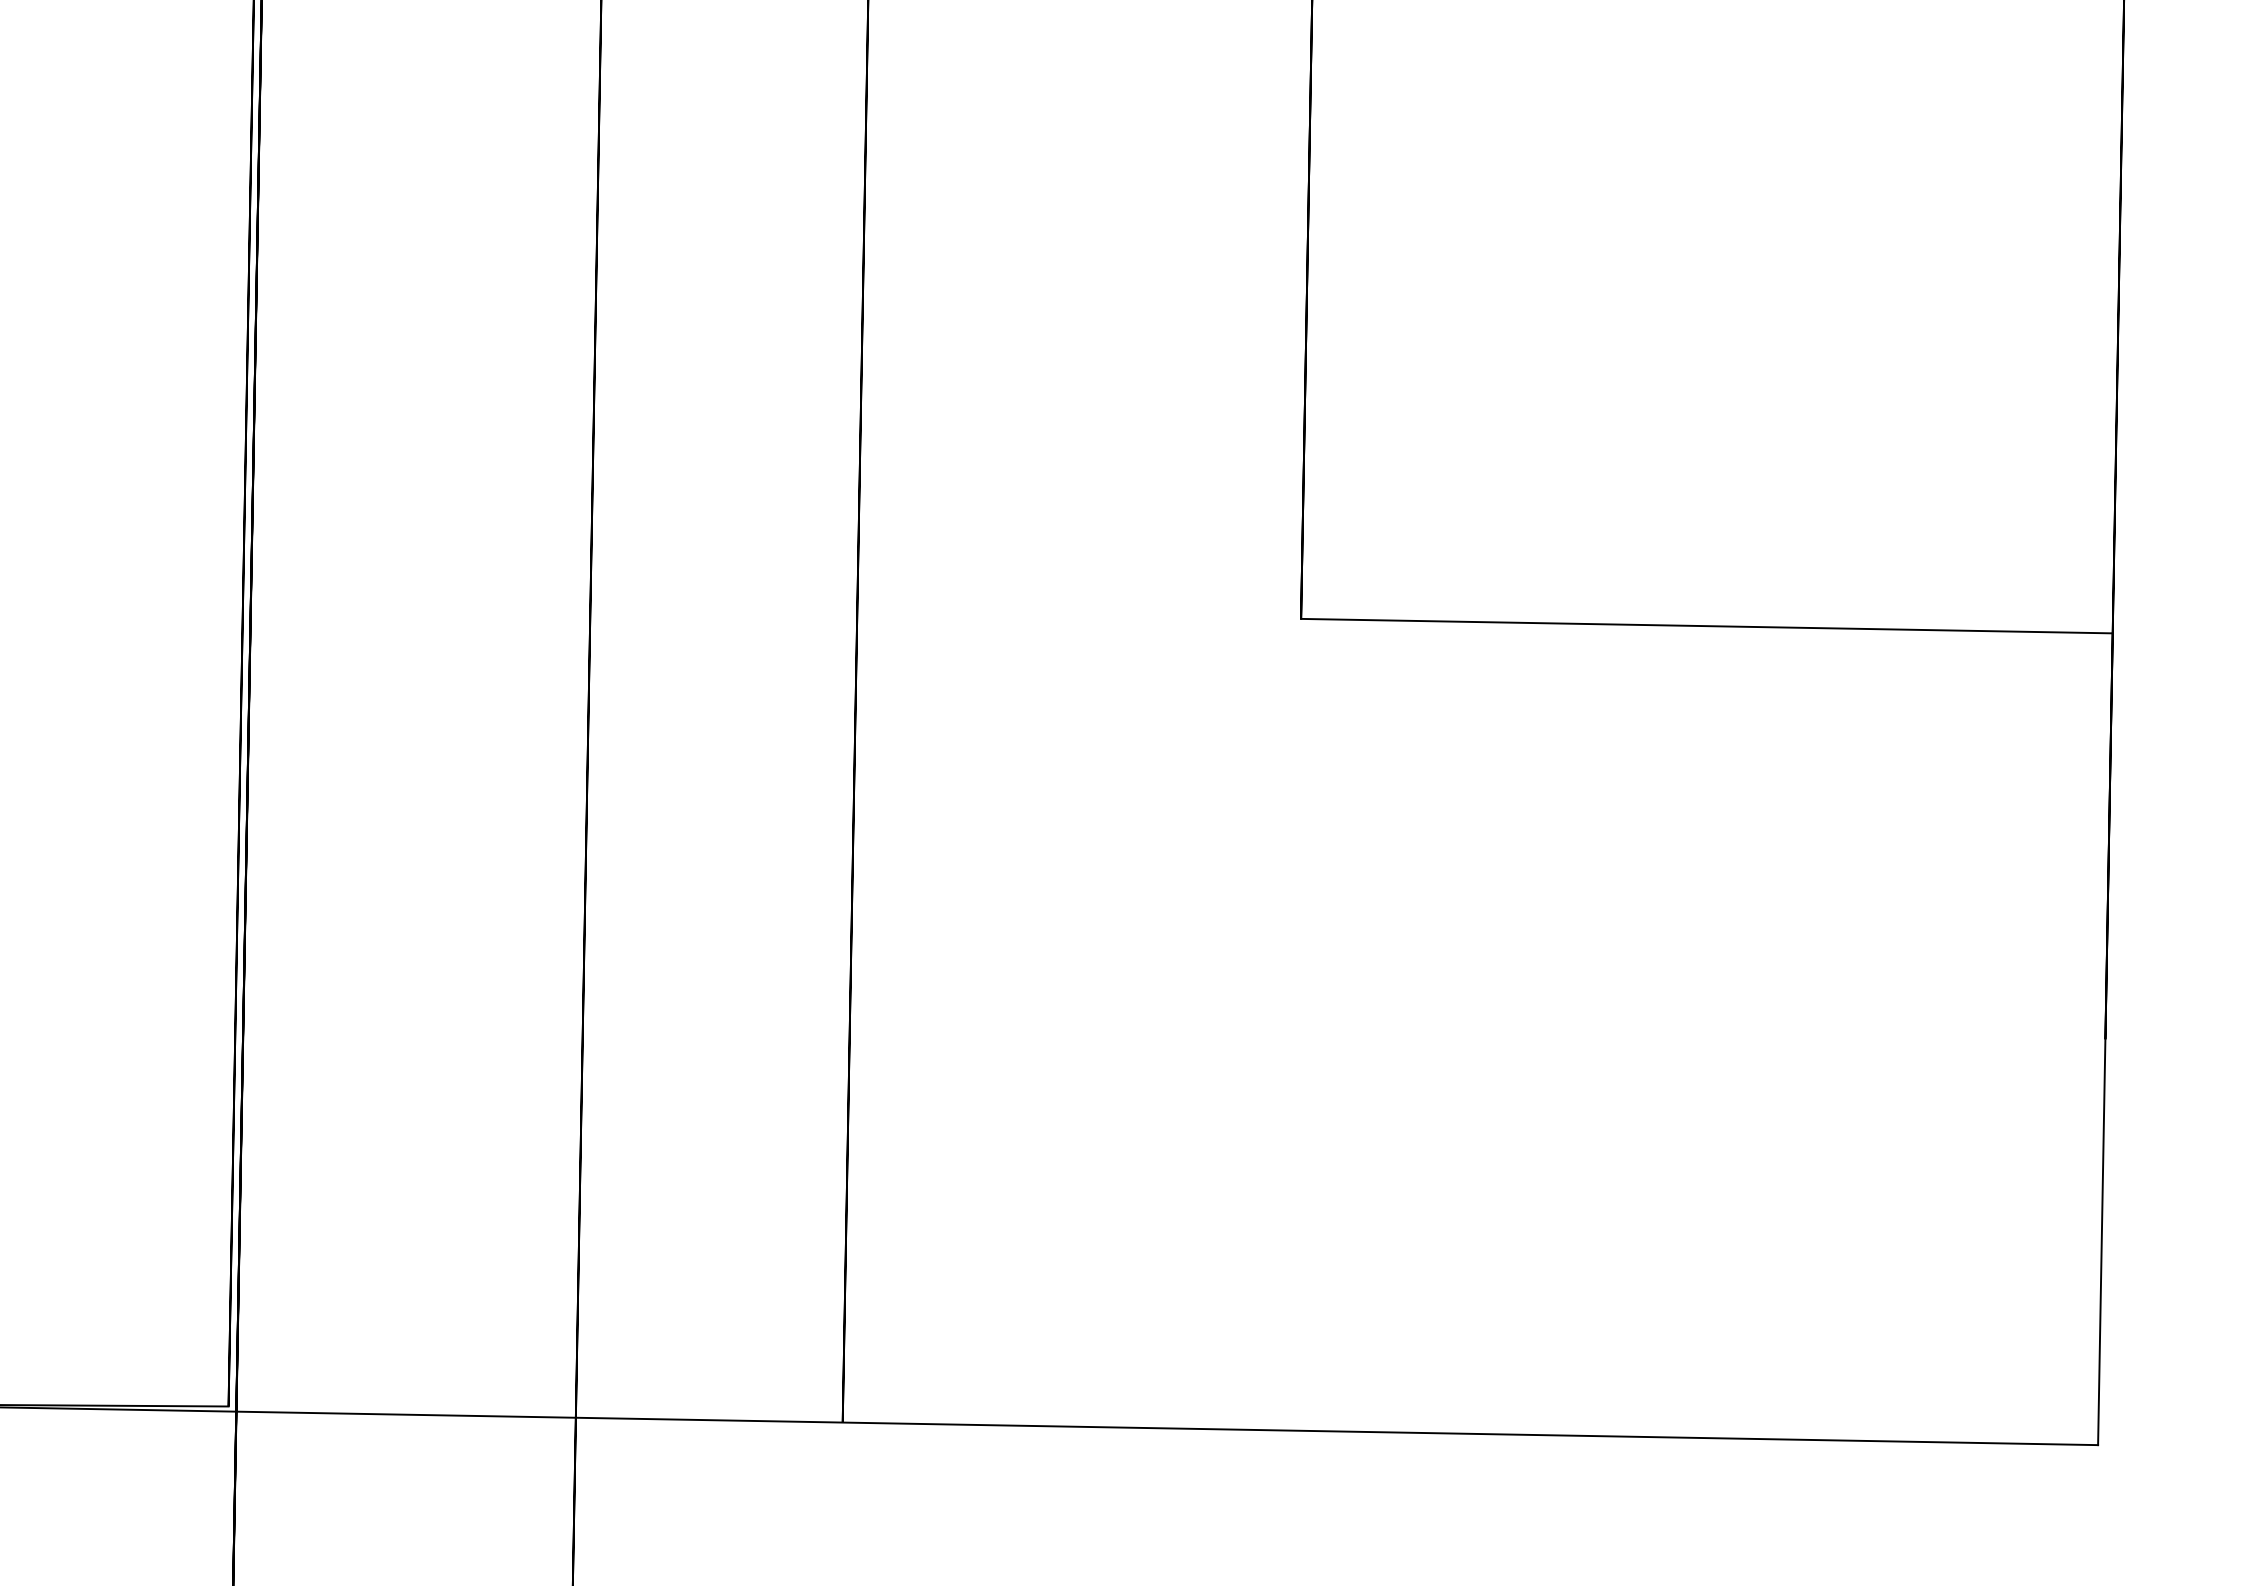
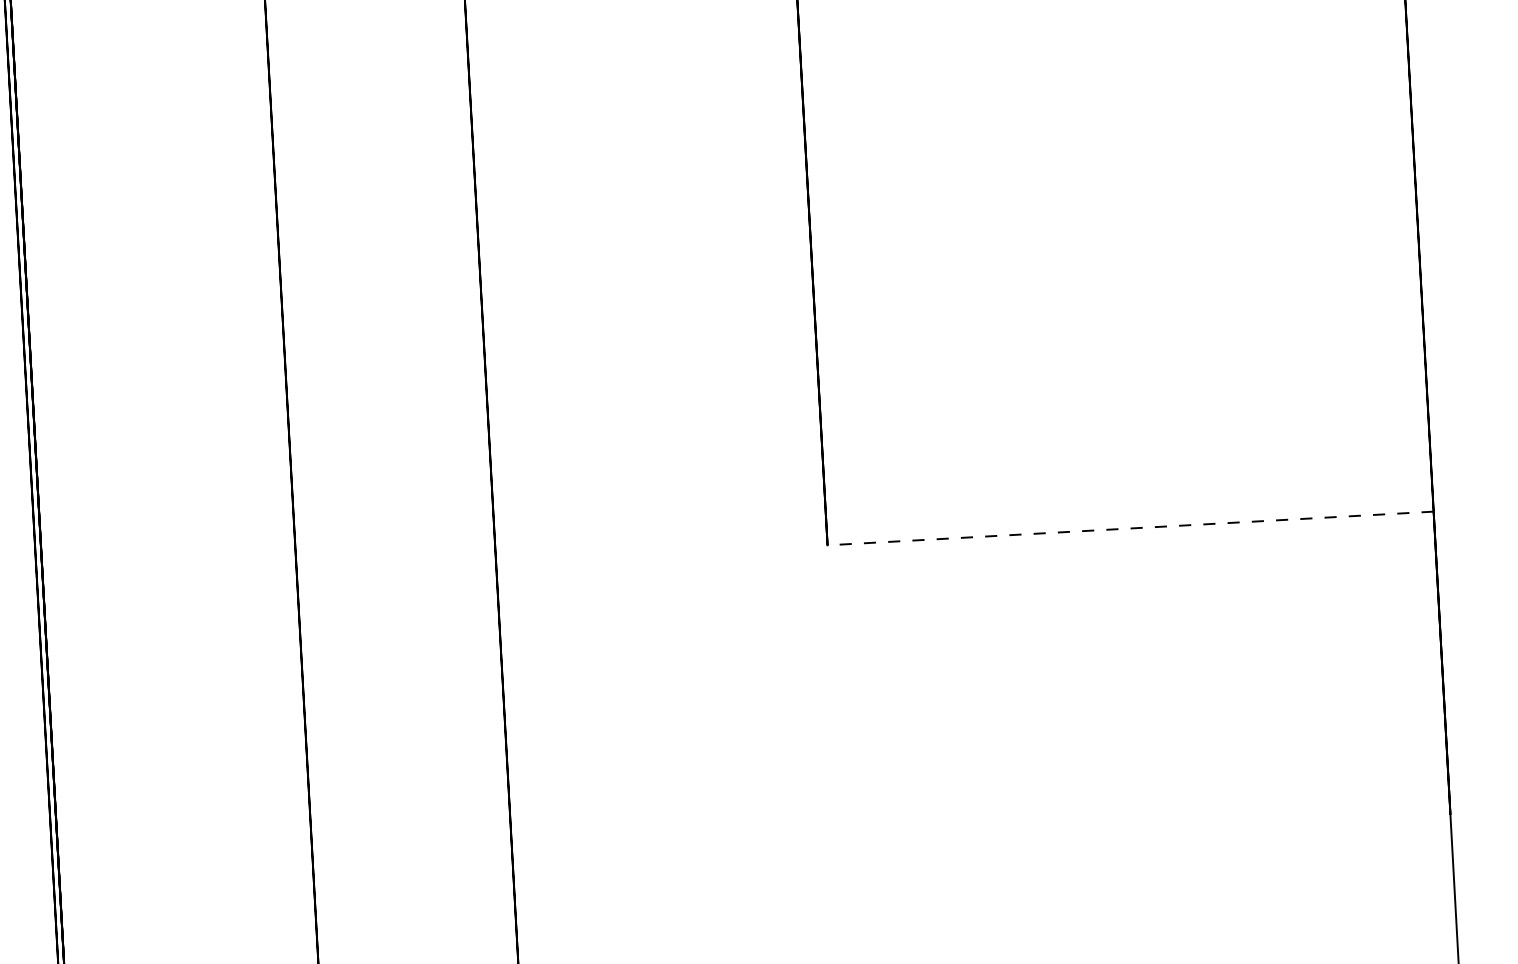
line: (1706, 626) -> (1130, 528), solid -> dashed

